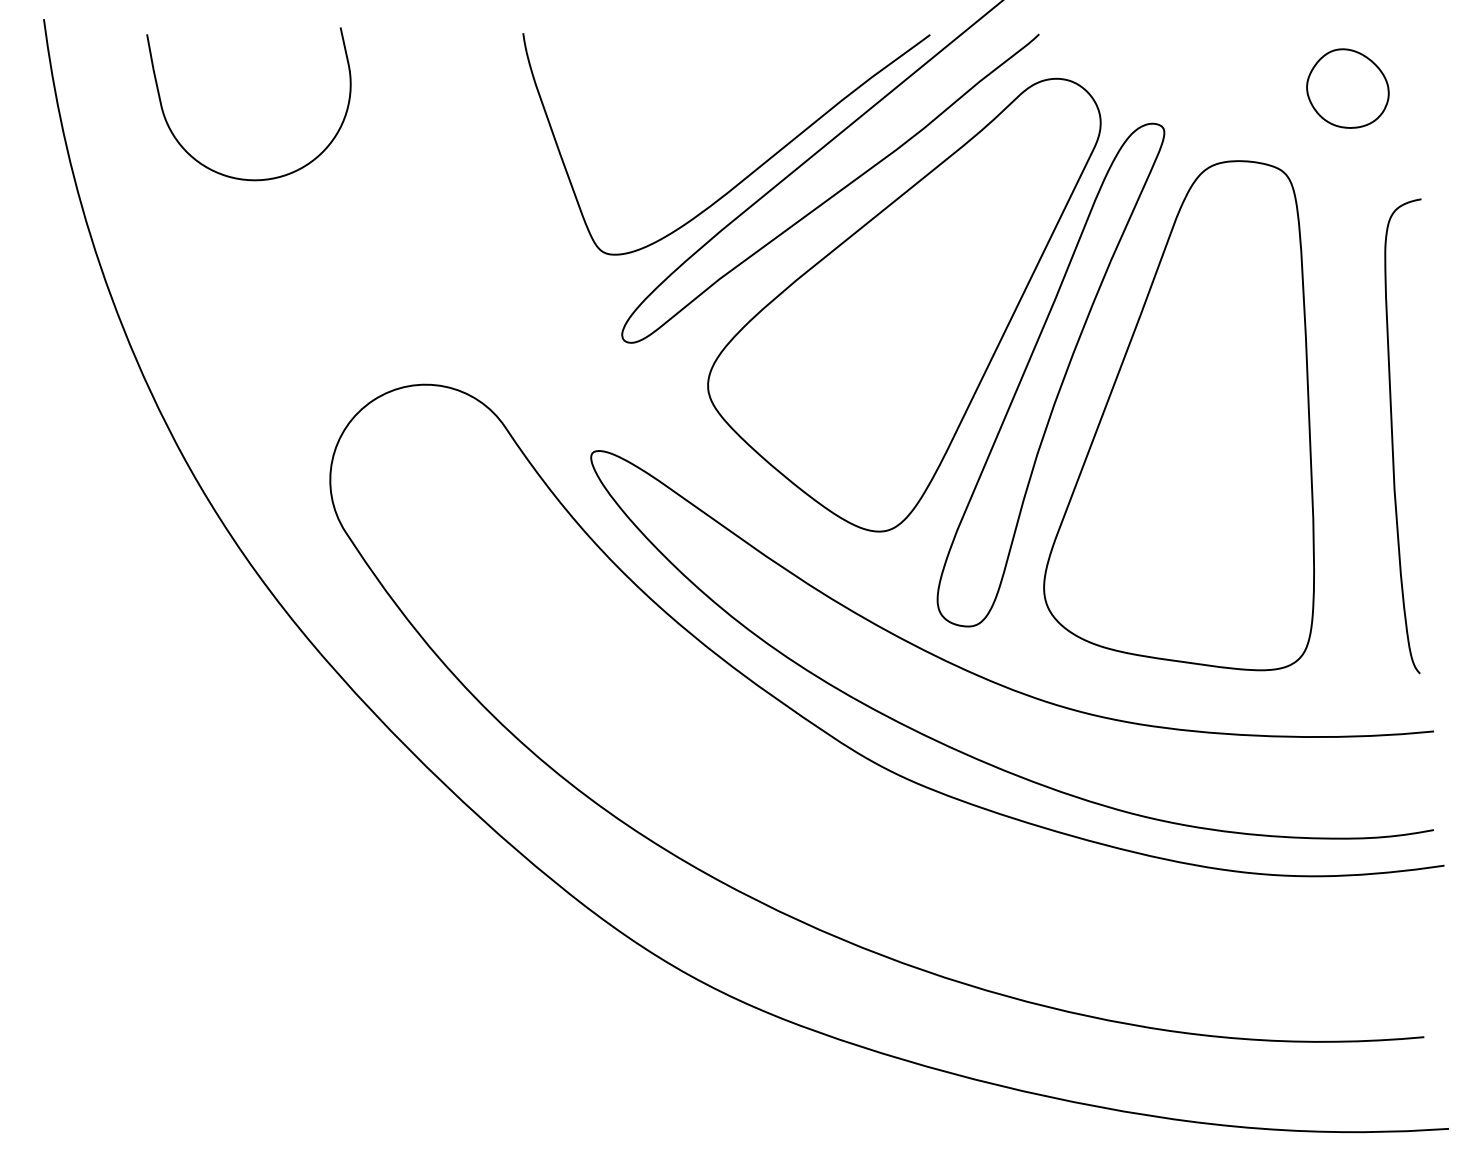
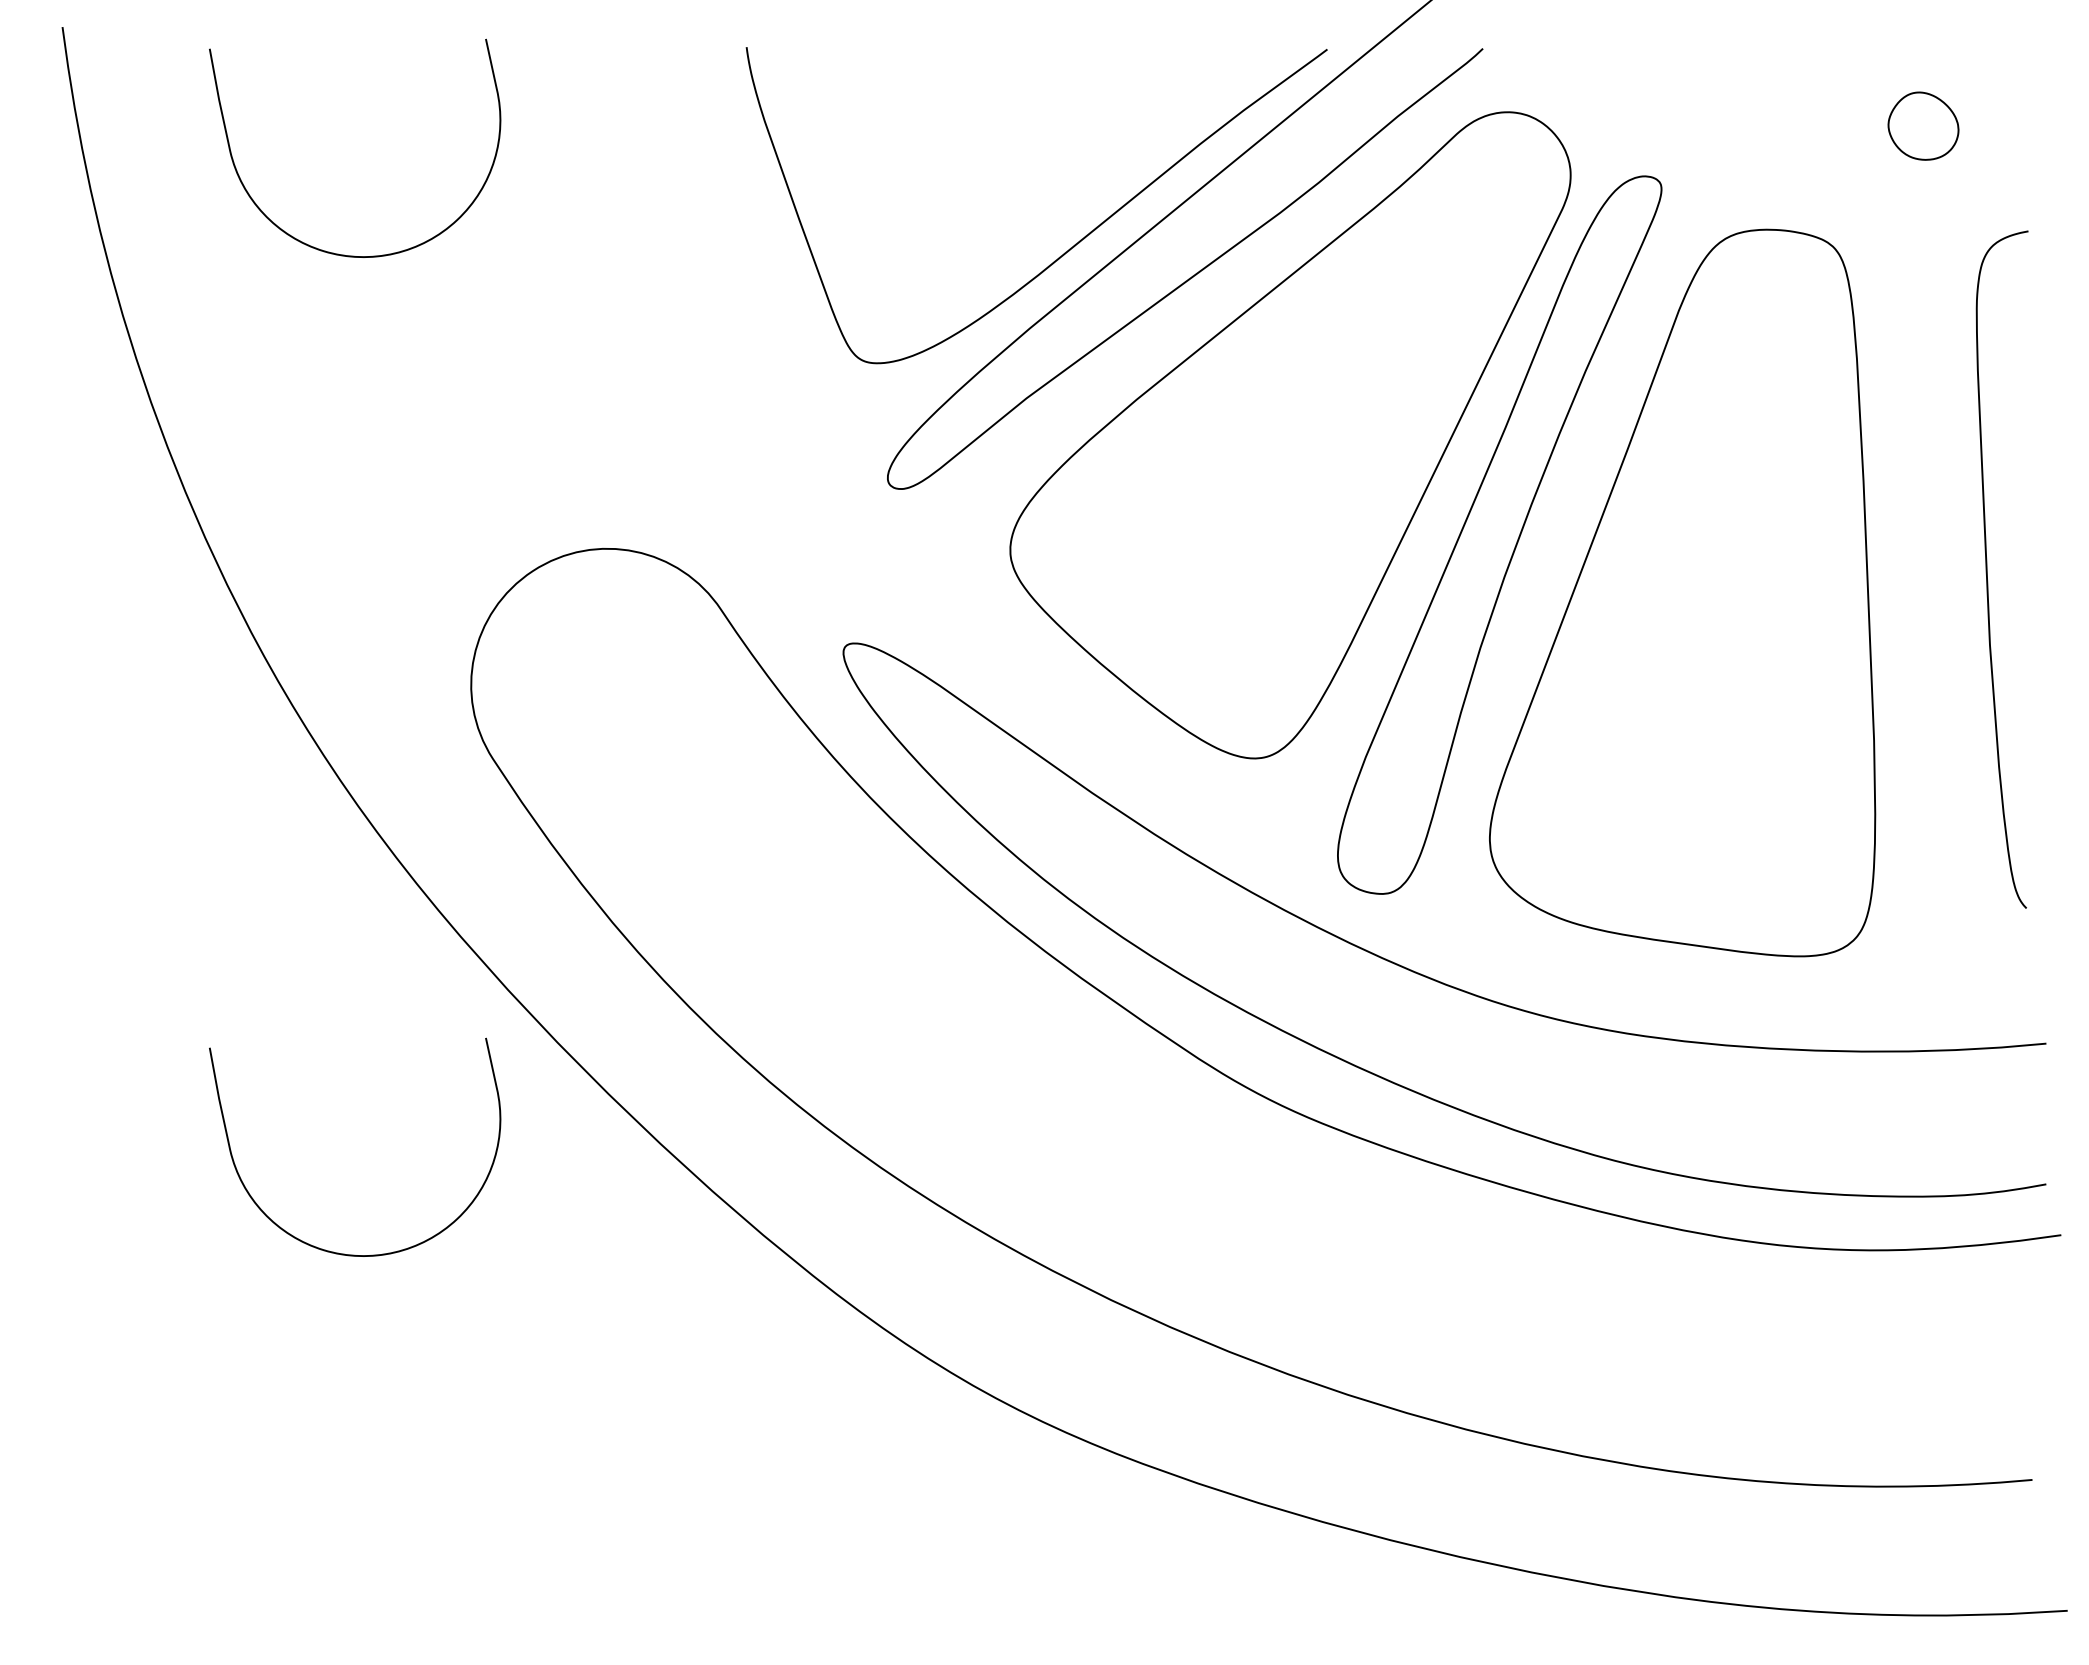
part: (1347, 88) -> (1922, 126), size x0.6
curve: (1393, 436) -> (1988, 569), moved
curve: (225, 874) -> (321, 1247), added

